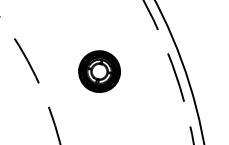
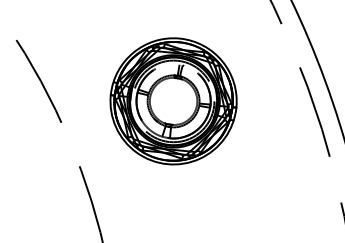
part: (99, 71) -> (173, 100), size x1.67

